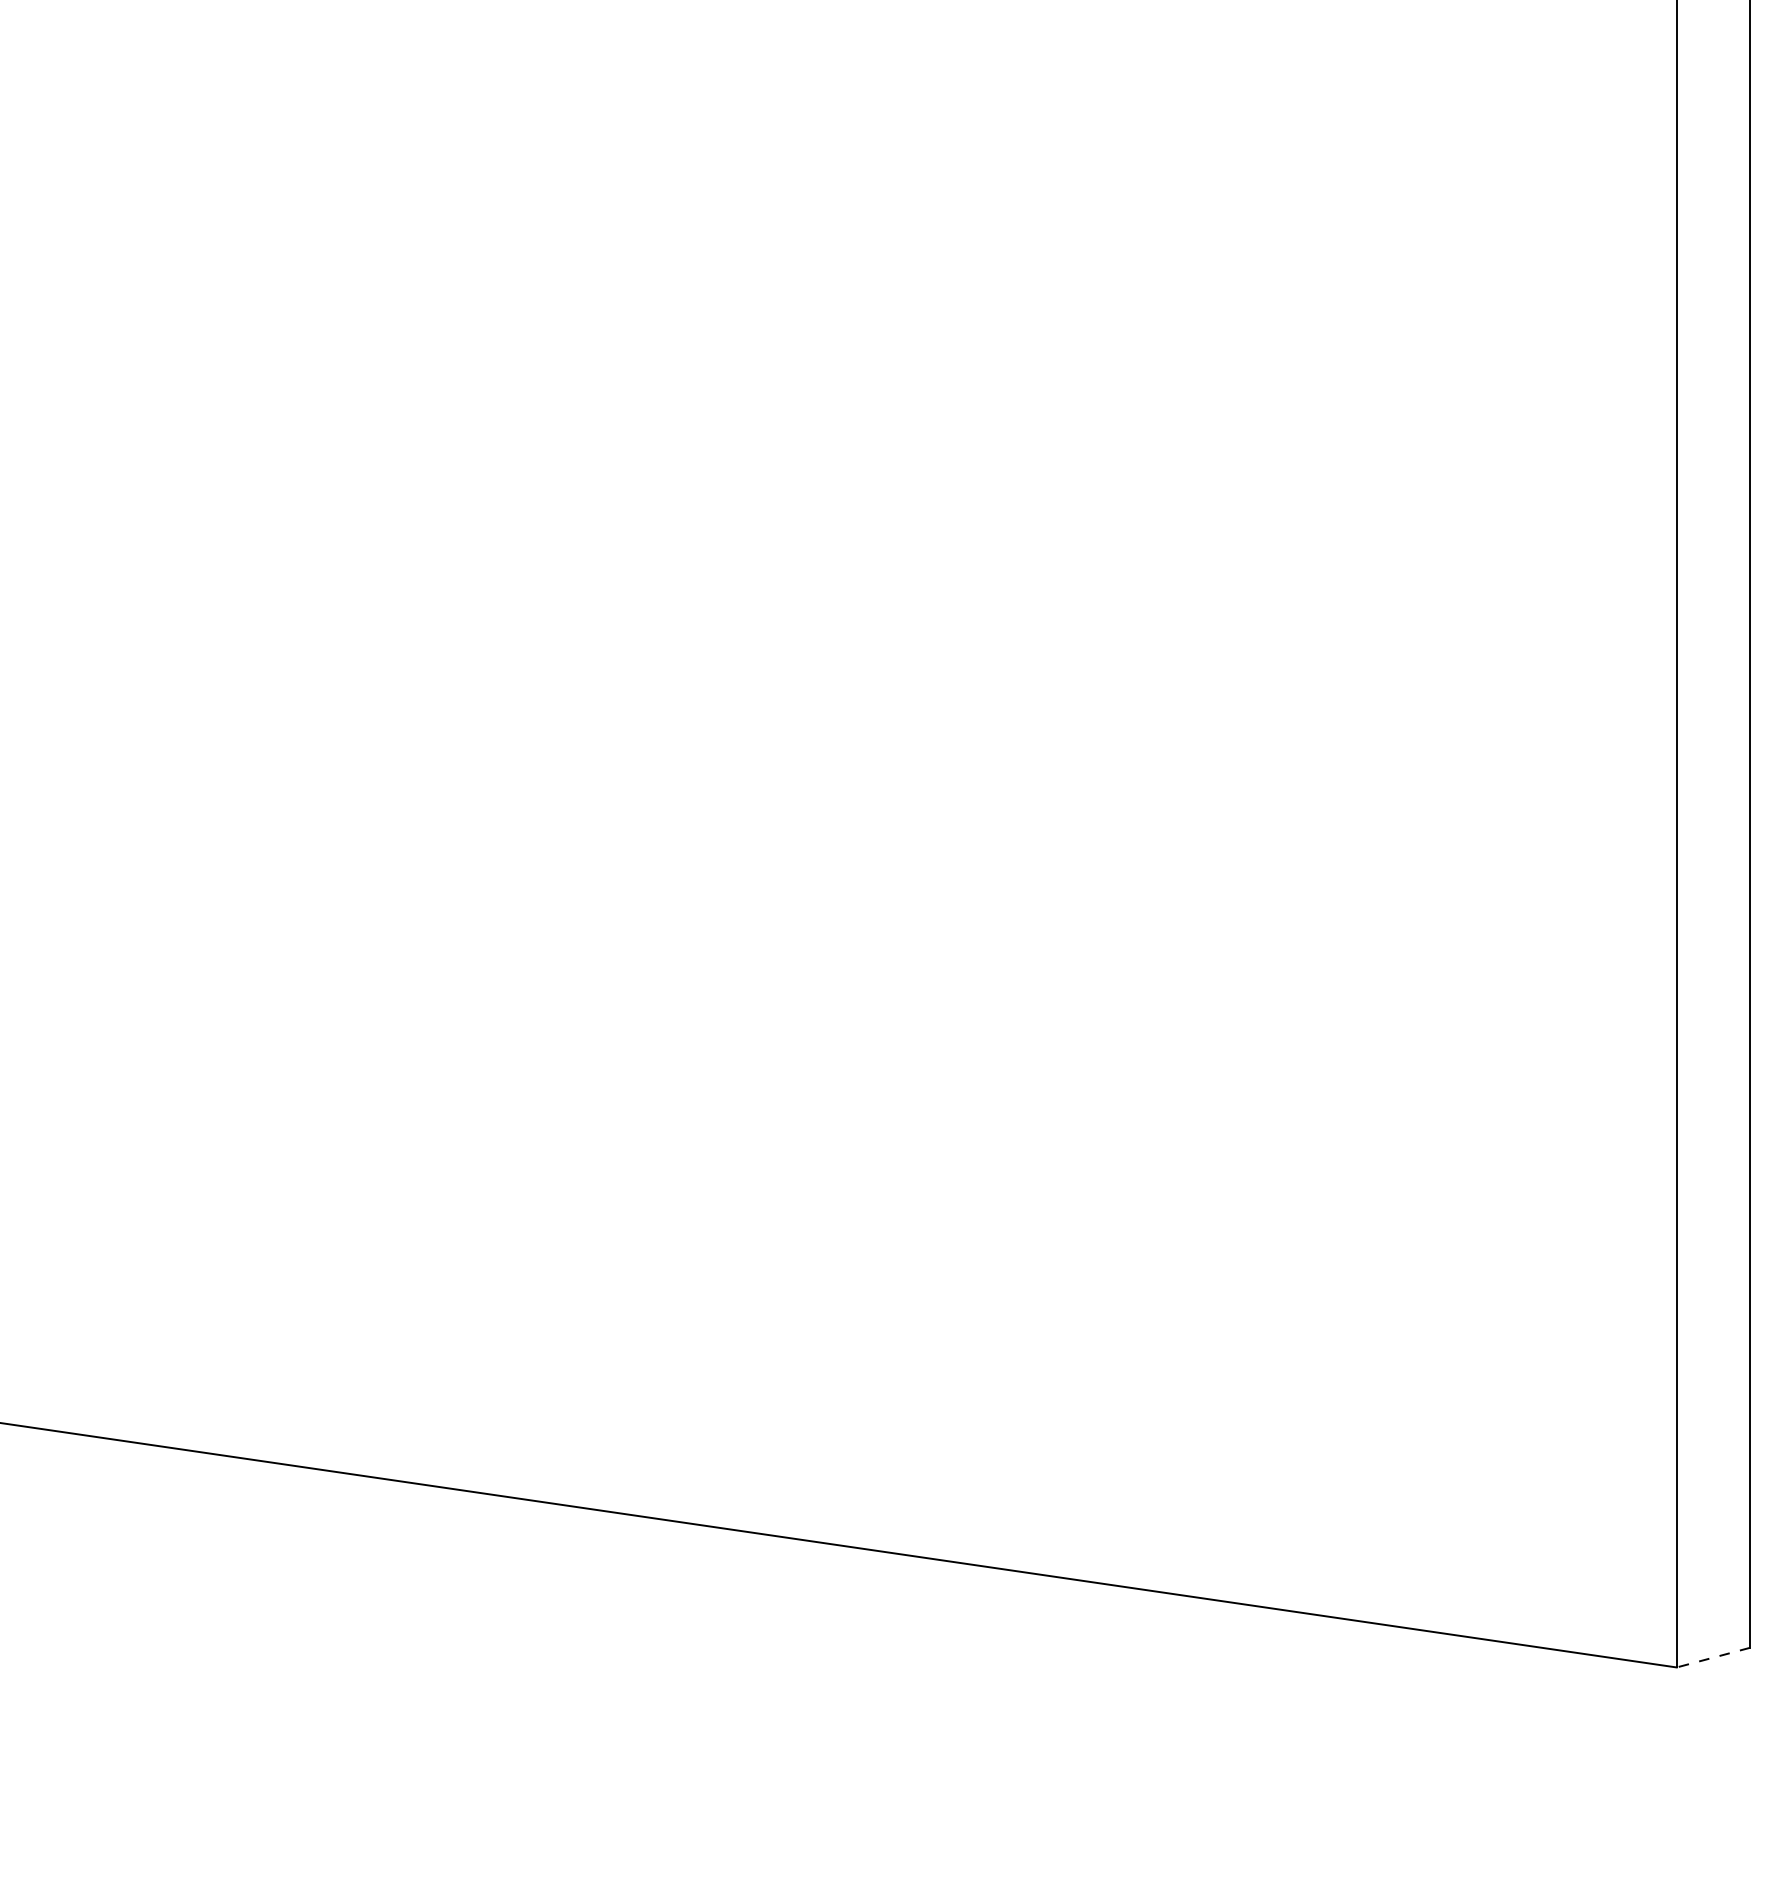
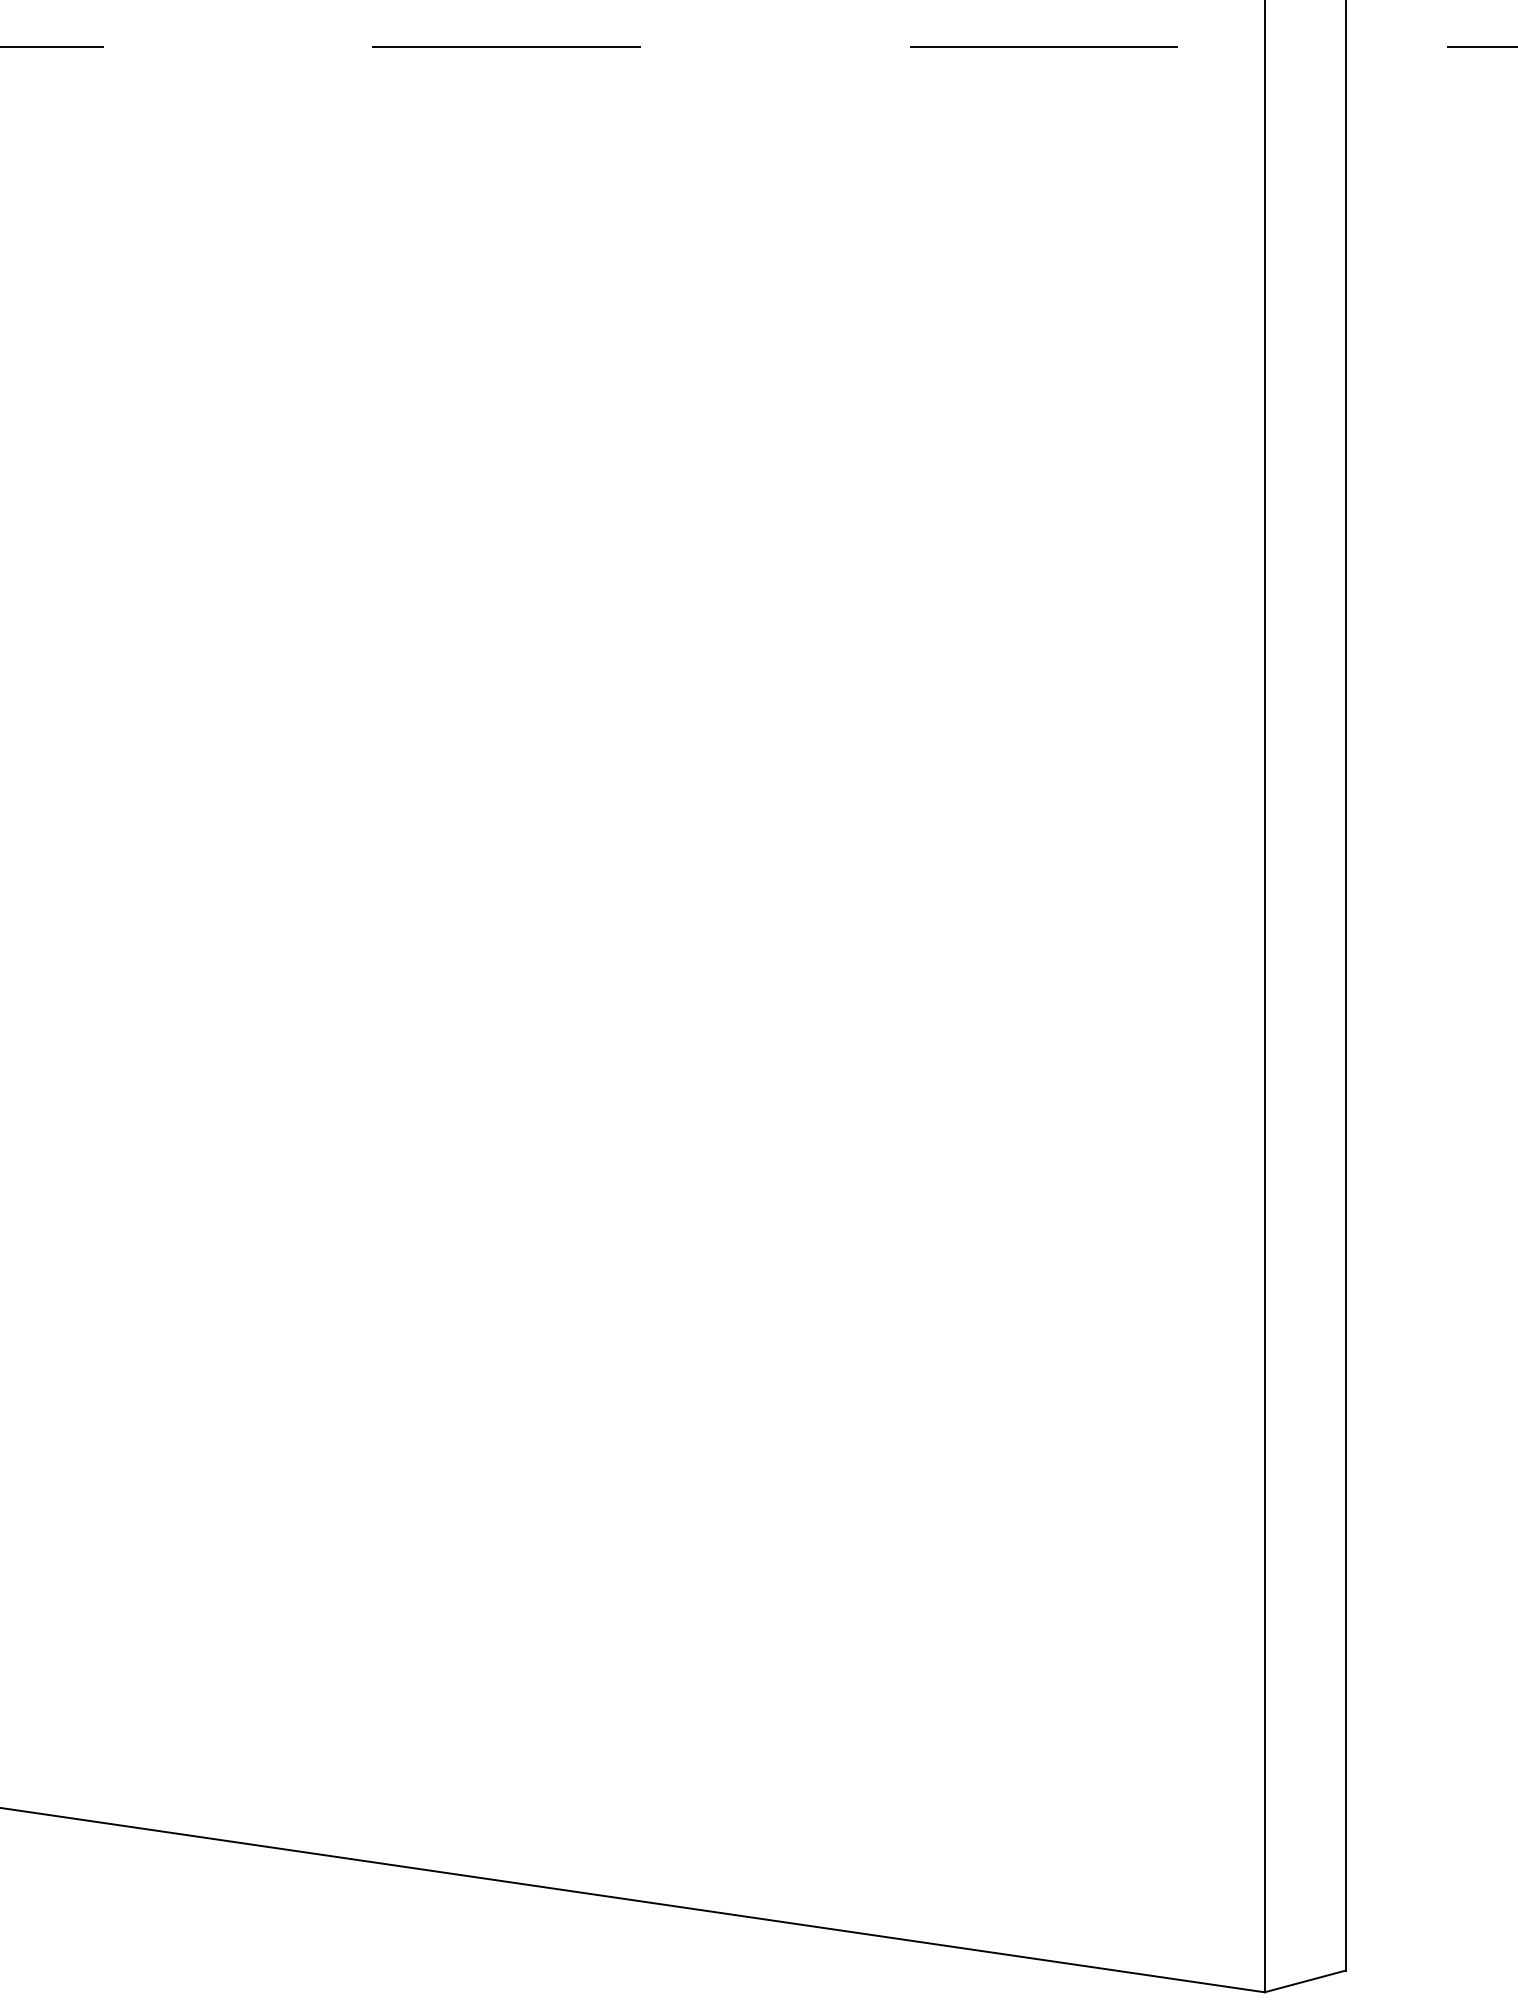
line: (1713, 1657) -> (1305, 1981), dashed -> solid

